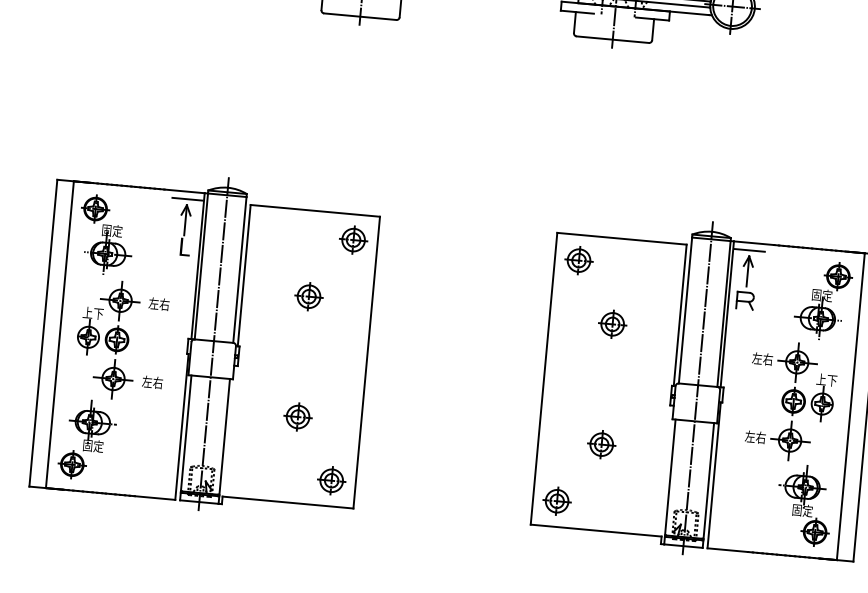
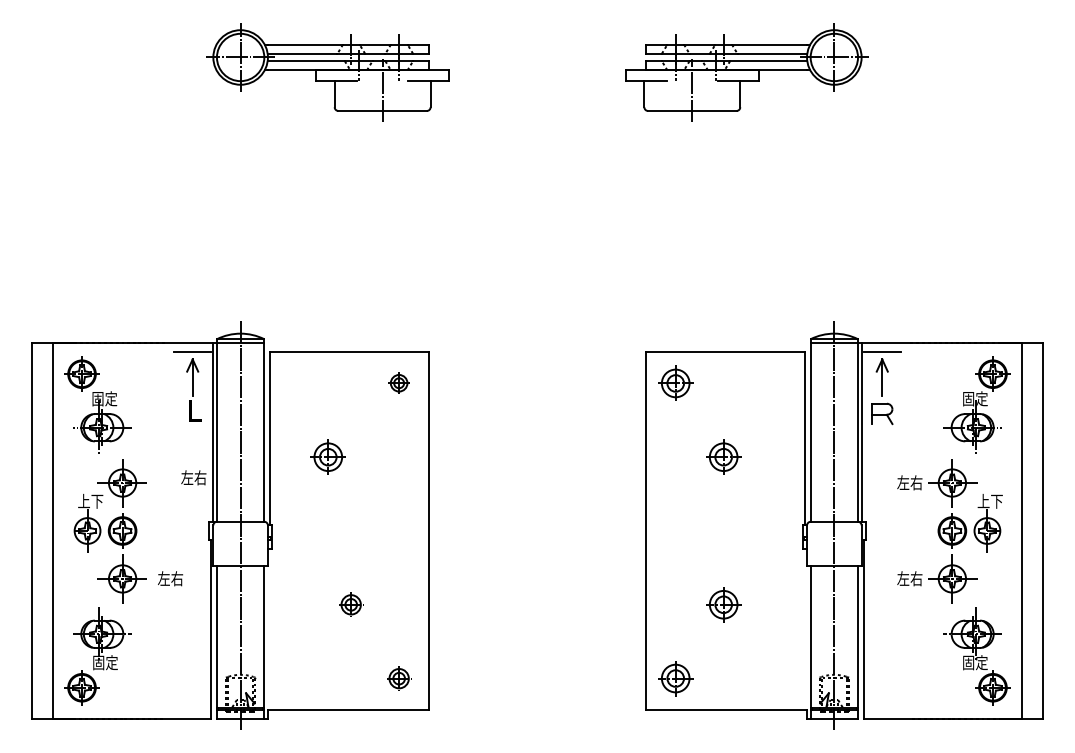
part: (353, 239) -> (398, 382), size x0.6
part: (308, 296) -> (327, 456), moved
text: (158, 303) -> (193, 477), moved
part: (297, 416) -> (350, 604), size x0.7
part: (331, 480) -> (398, 678), size x0.7

